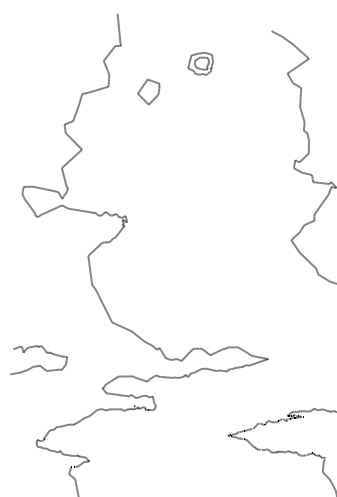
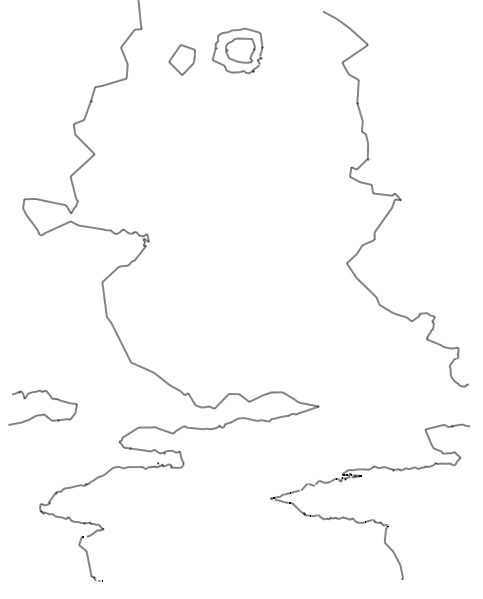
part: (200, 63) -> (237, 50), size x1.67
part: (148, 91) -> (181, 59), moved

